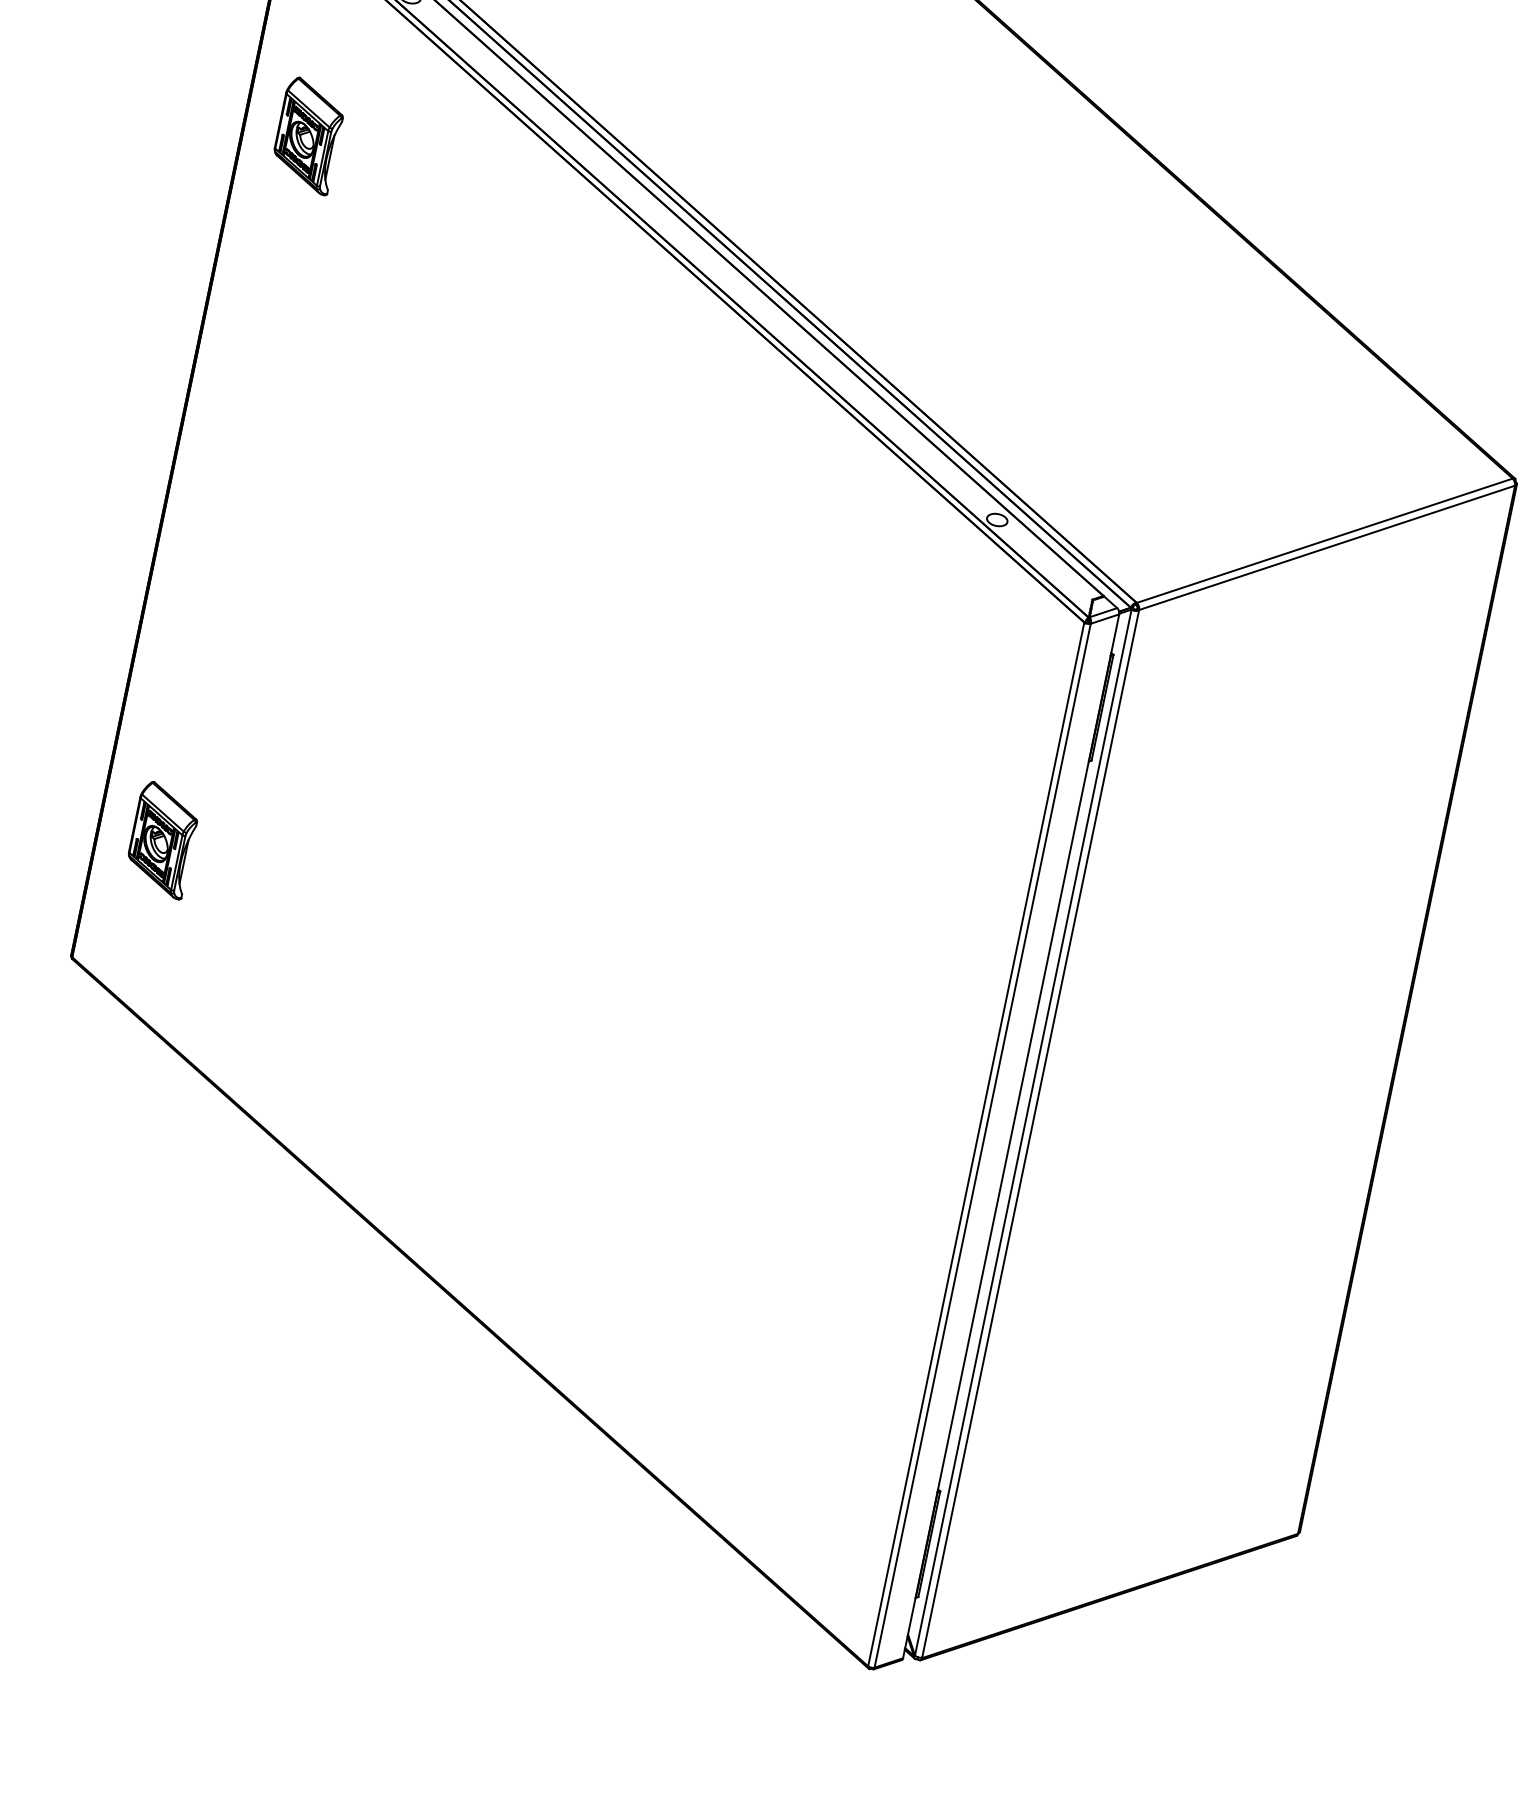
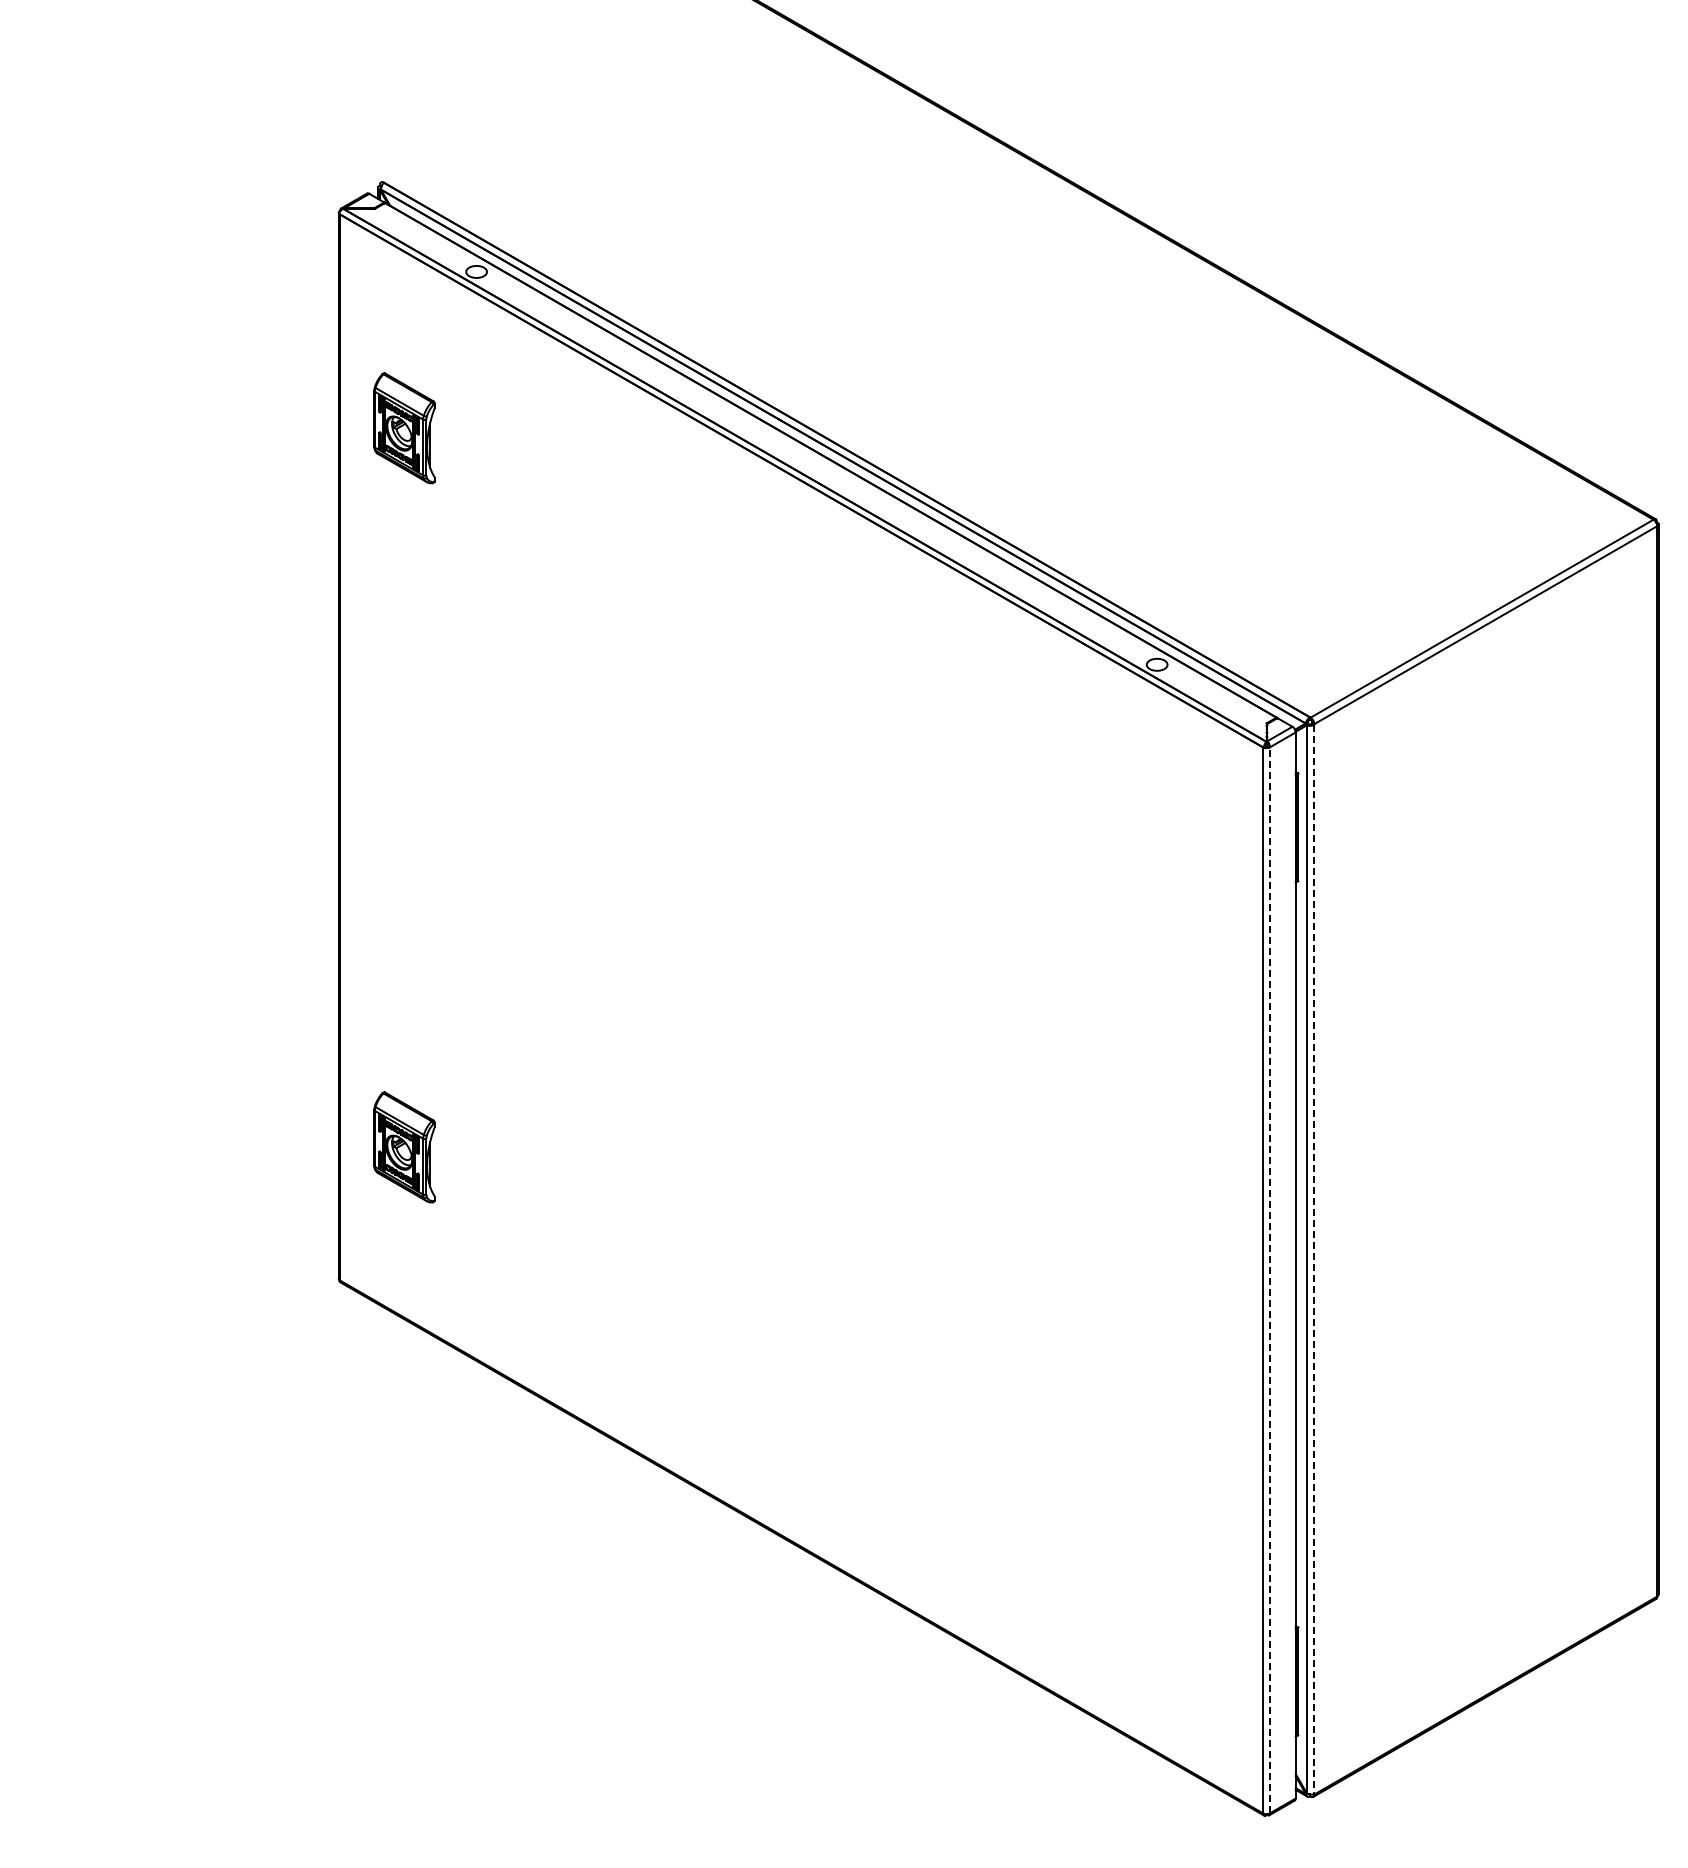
line: (1030, 1134) -> (1314, 1259), solid -> dashed
line: (982, 1144) -> (1269, 1279), solid -> dashed

